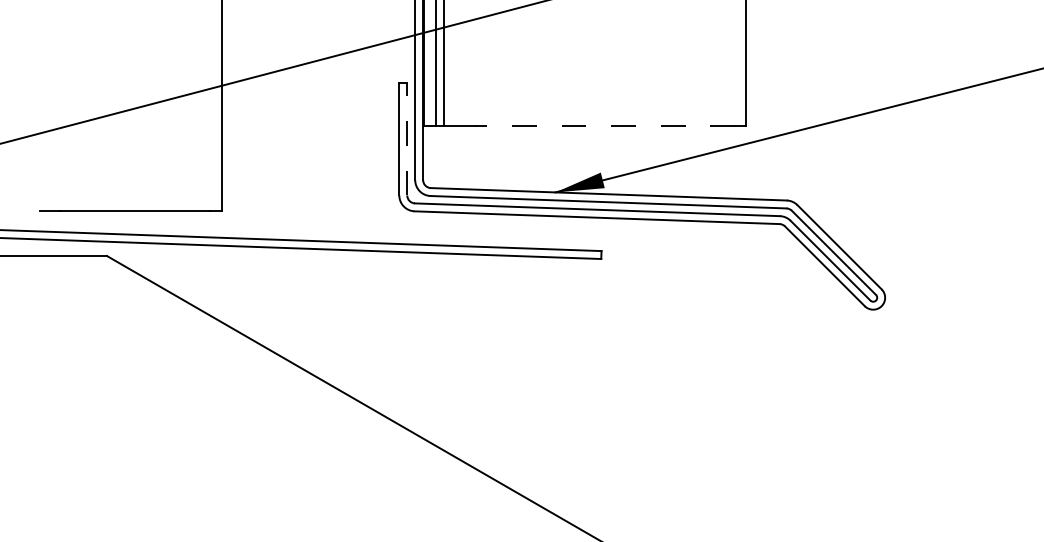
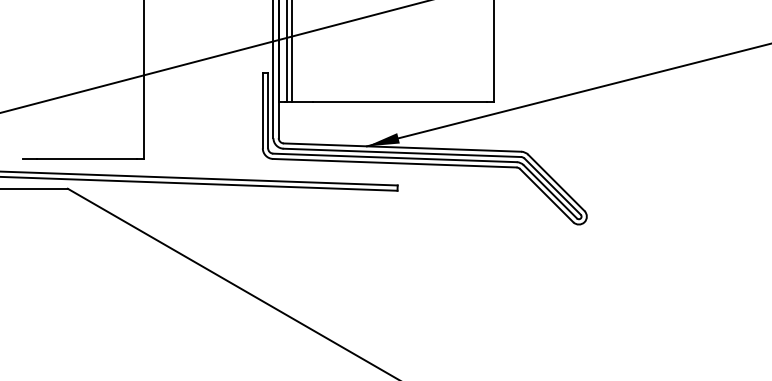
line: (604, 126) -> (399, 102), dashed -> solid
line: (407, 138) -> (268, 110), dashed -> solid

